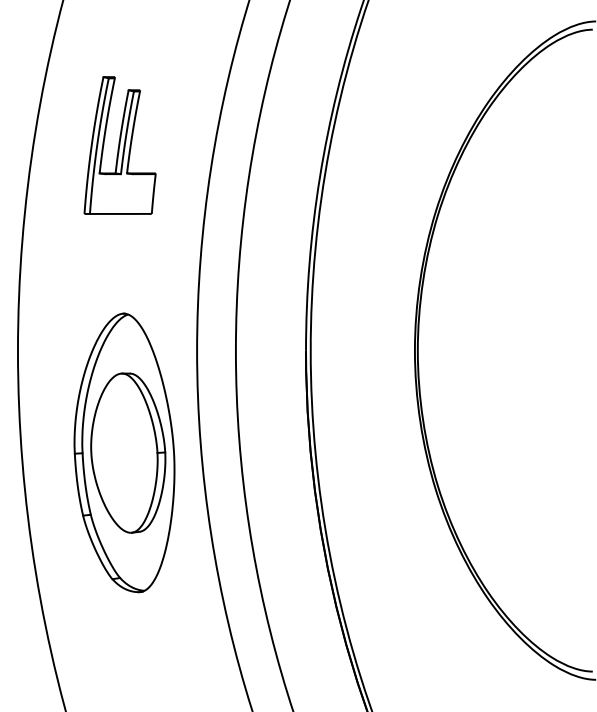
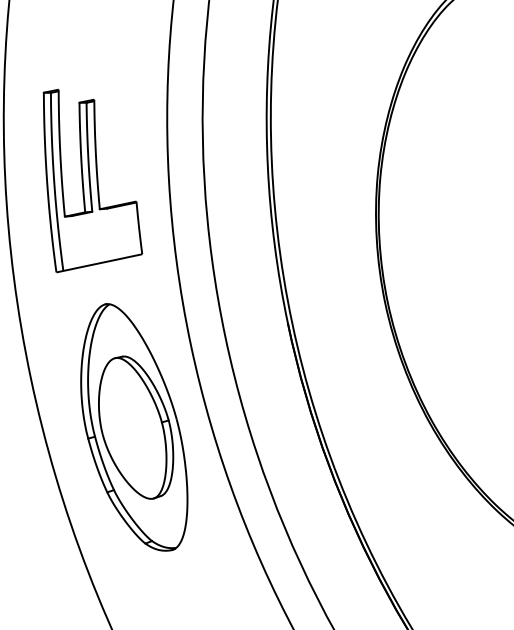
part: (119, 145) -> (82, 175), size x1.43
part: (124, 452) -> (132, 428), moved

